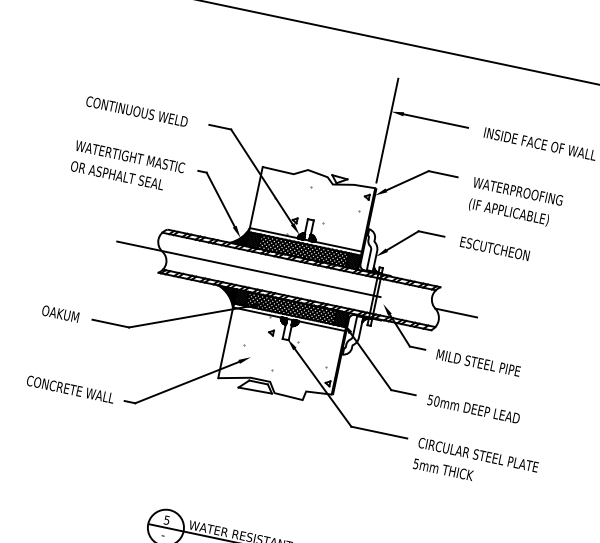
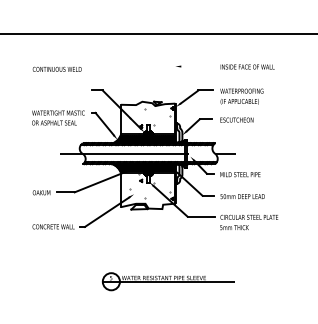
text: (135, 109) -> (56, 68), moved
line: (435, 120) -> (196, 66), removed
line: (387, 130) -> (175, 75), removed

